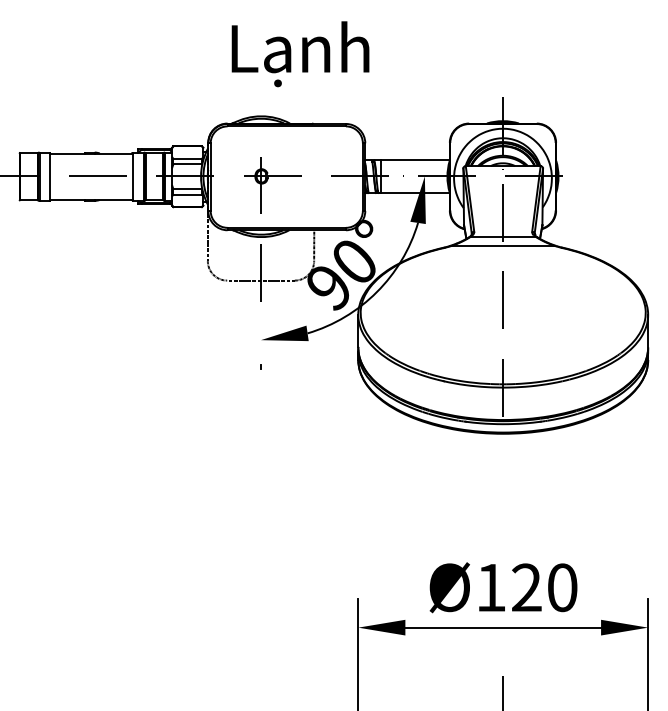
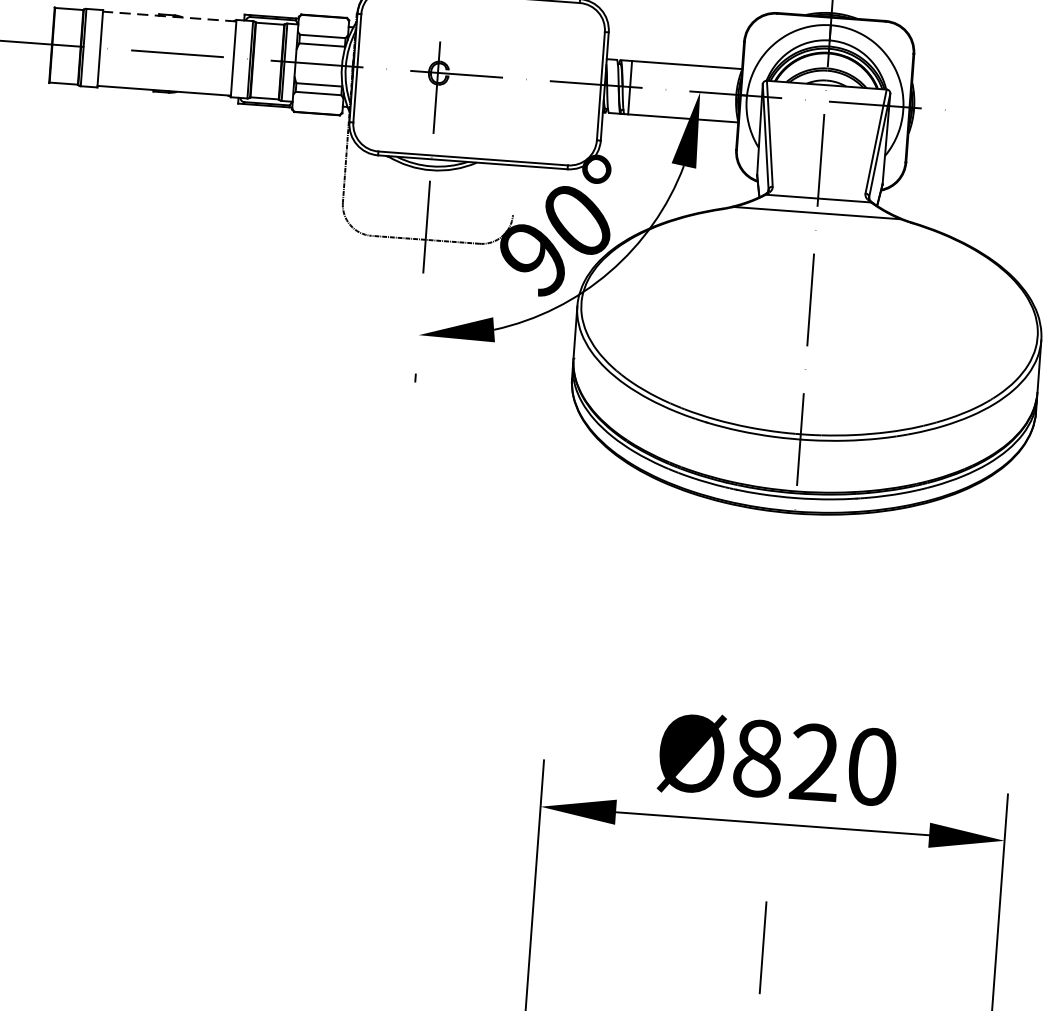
line: (91, 153) -> (169, 16), solid -> dashed
line: (314, 246) -> (515, 191), removed
text: (491, 587) -> (758, 758), Ø120 -> Ø820

